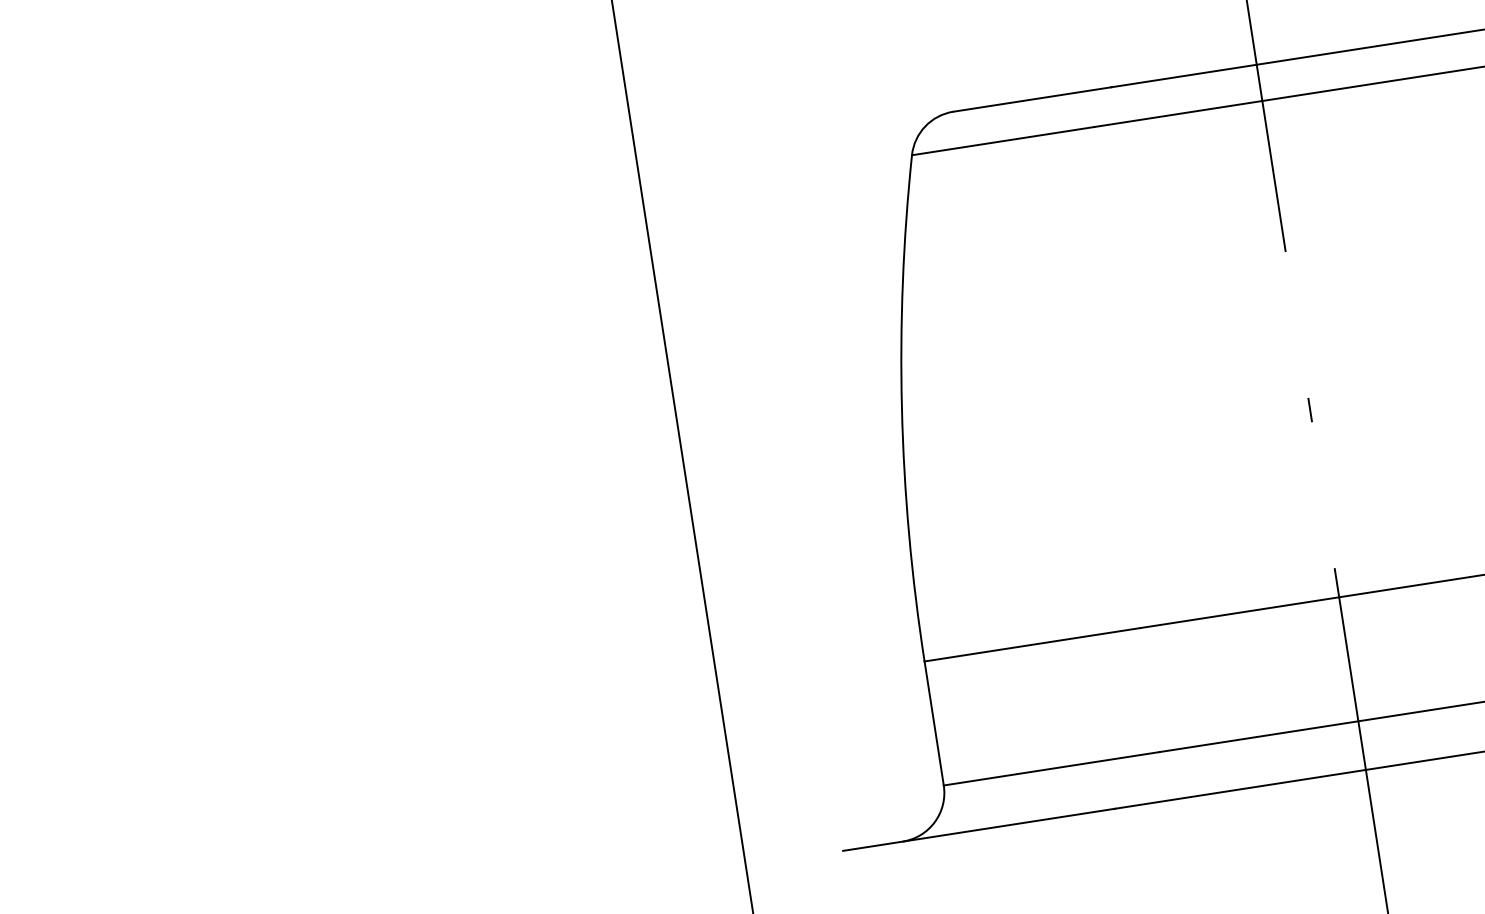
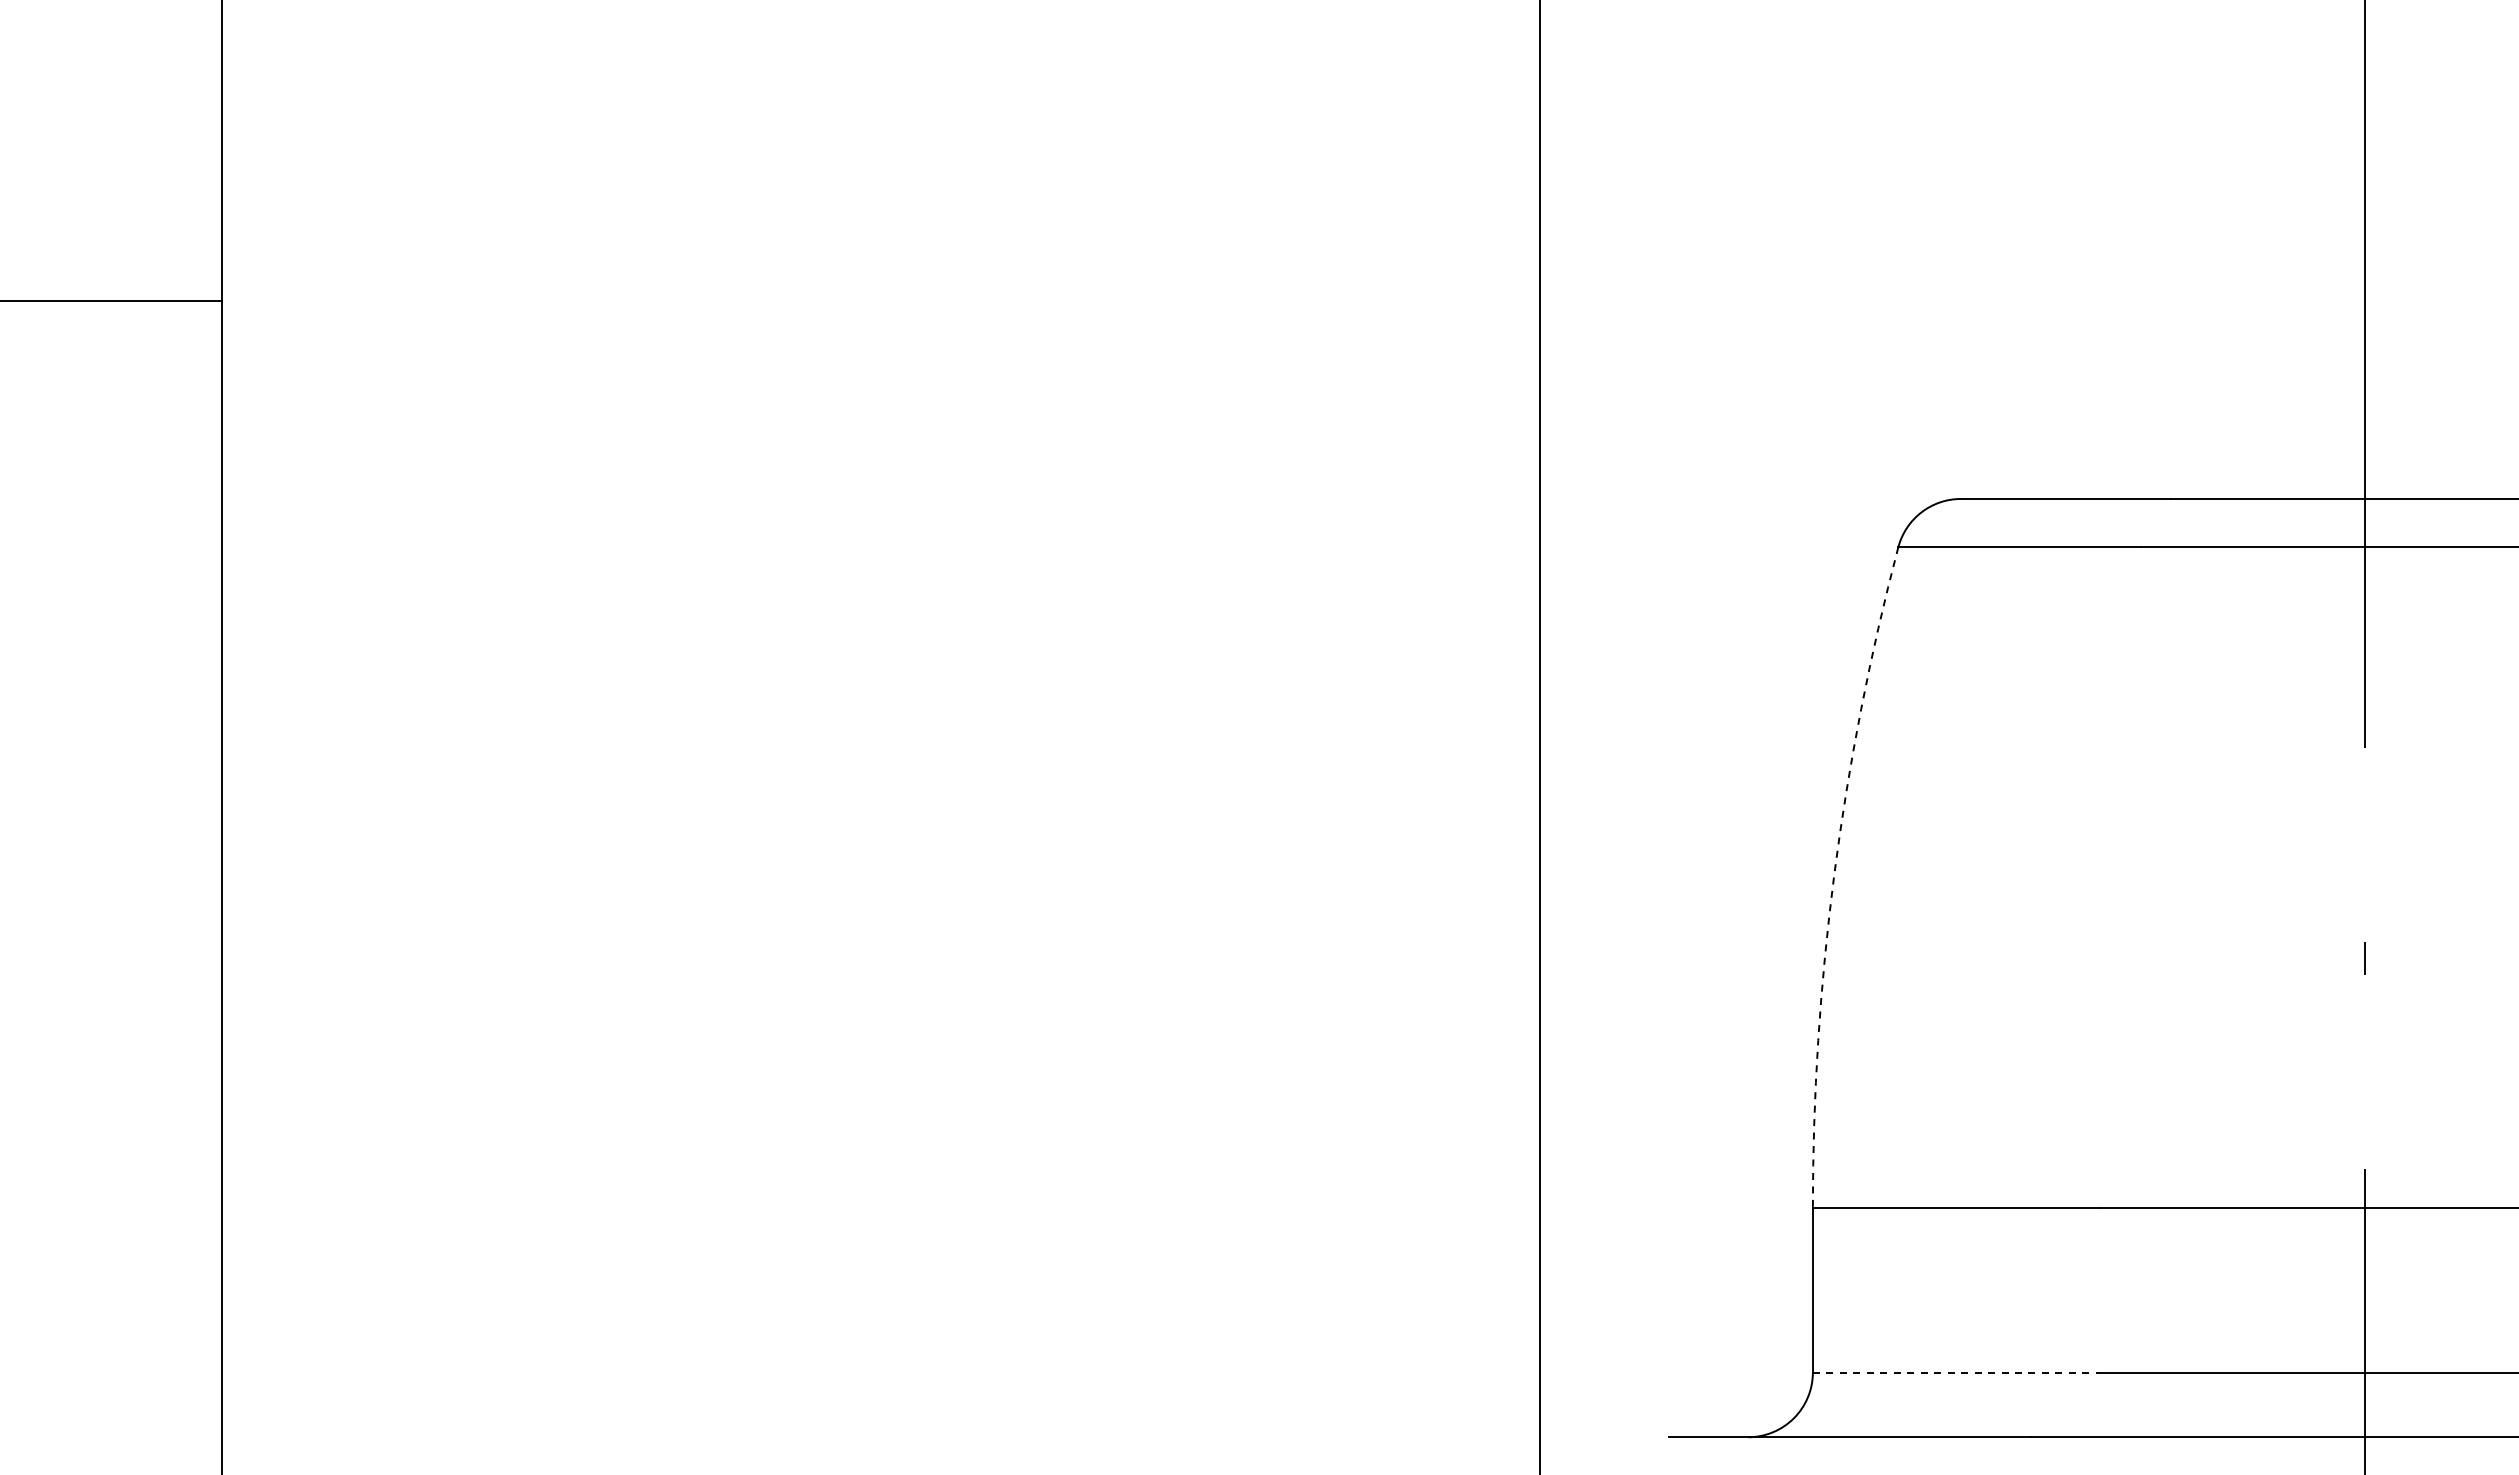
arc: (902, 408) -> (1834, 874), solid -> dashed
line: (1051, 768) -> (1956, 1372), solid -> dashed

